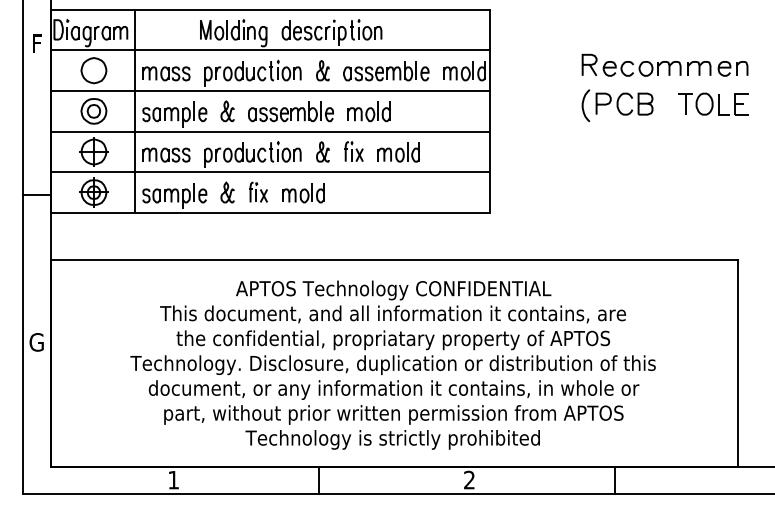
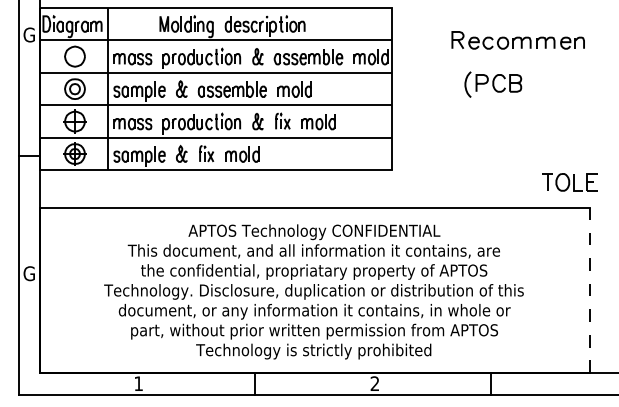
text: (35, 42) -> (28, 34), F -> G
part: (664, 65) -> (517, 40), moved
part: (712, 104) -> (569, 182), moved
line: (738, 363) -> (589, 290), solid -> dashed

